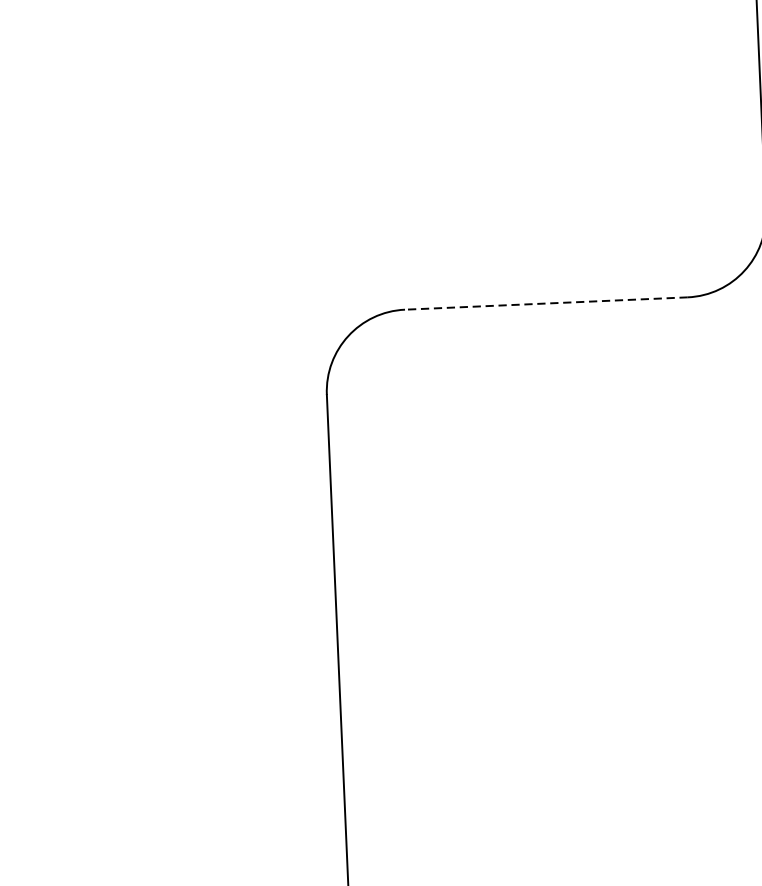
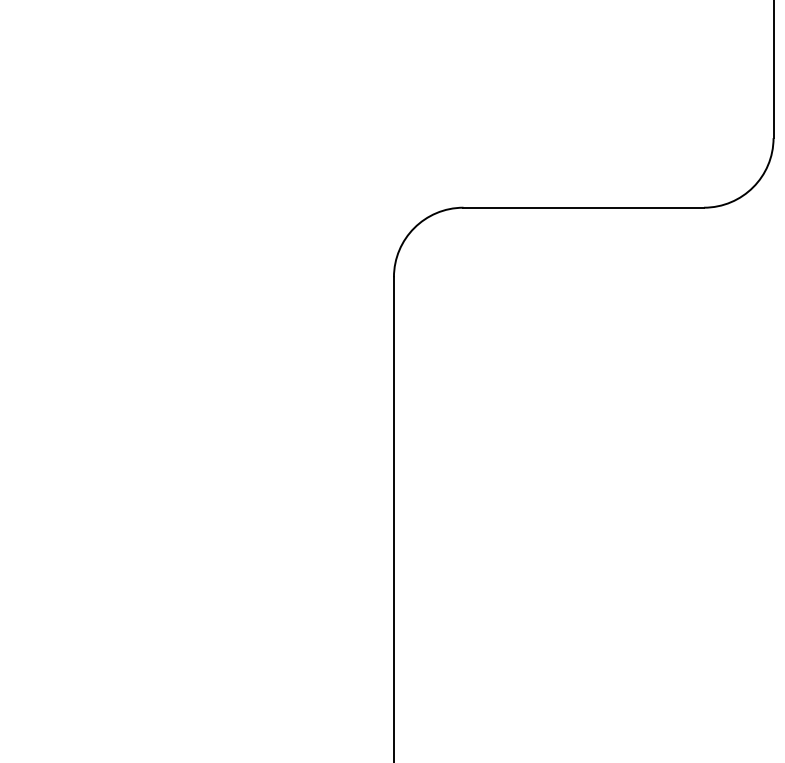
line: (546, 303) -> (583, 207), dashed -> solid

